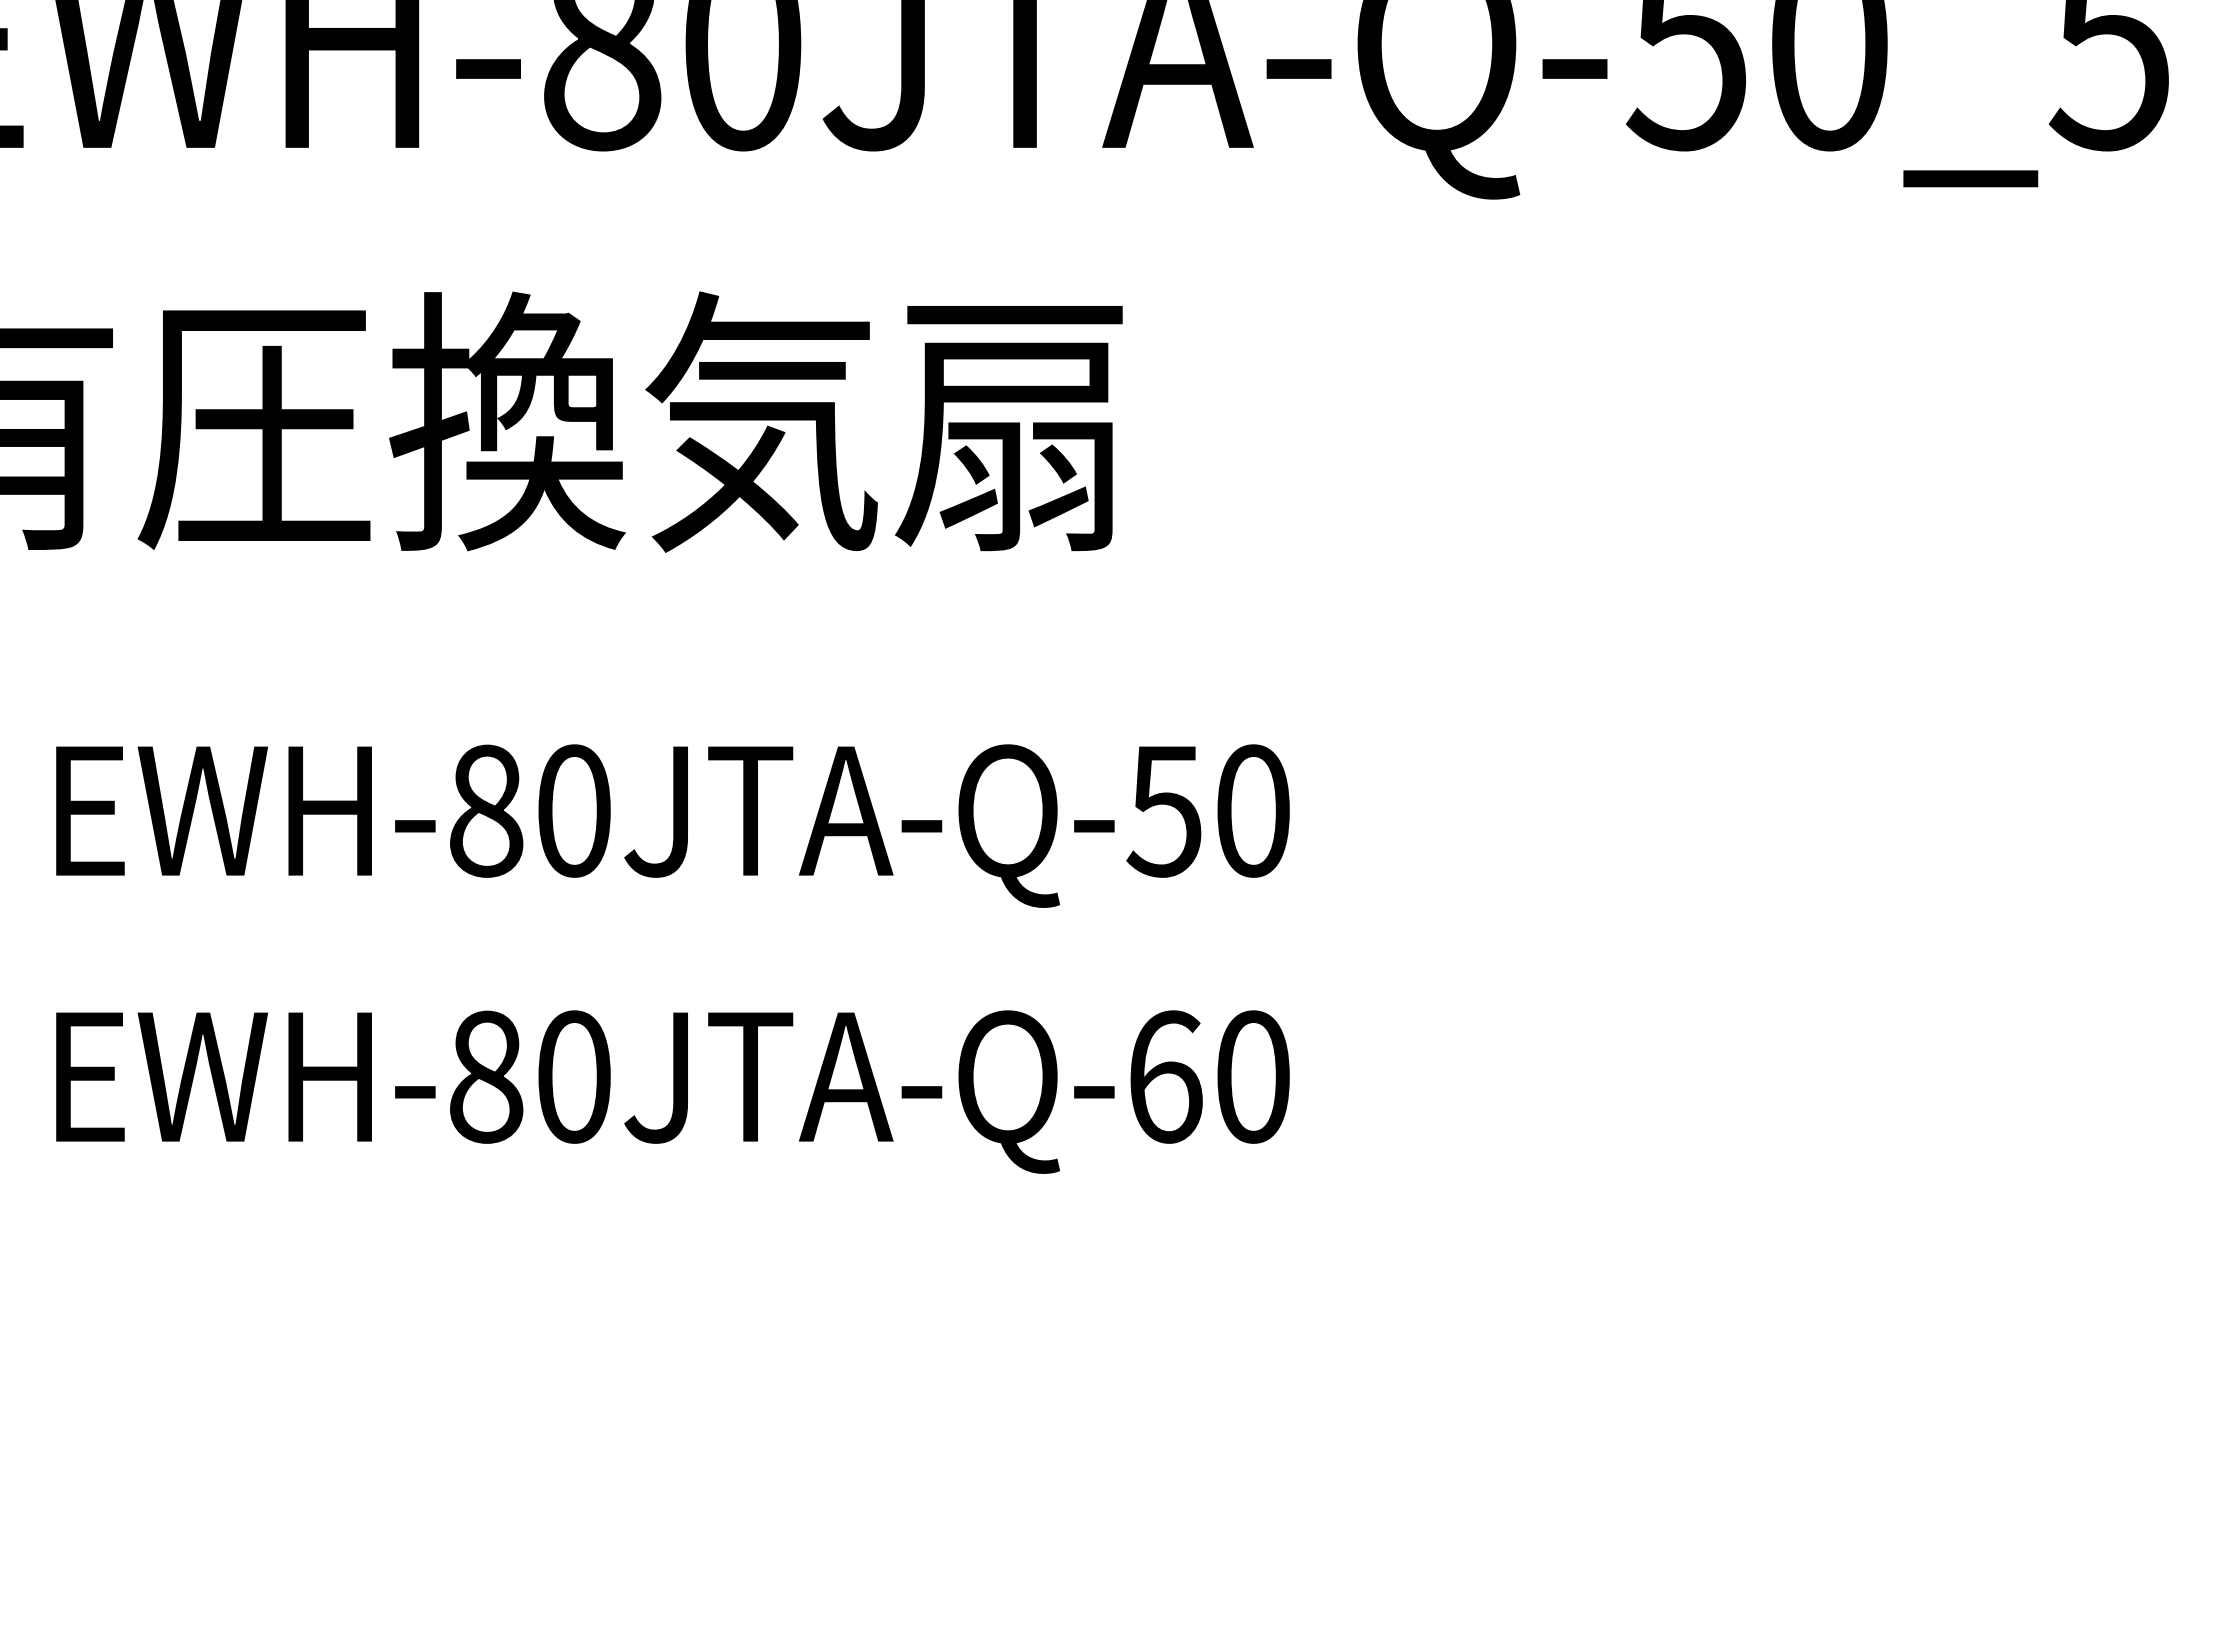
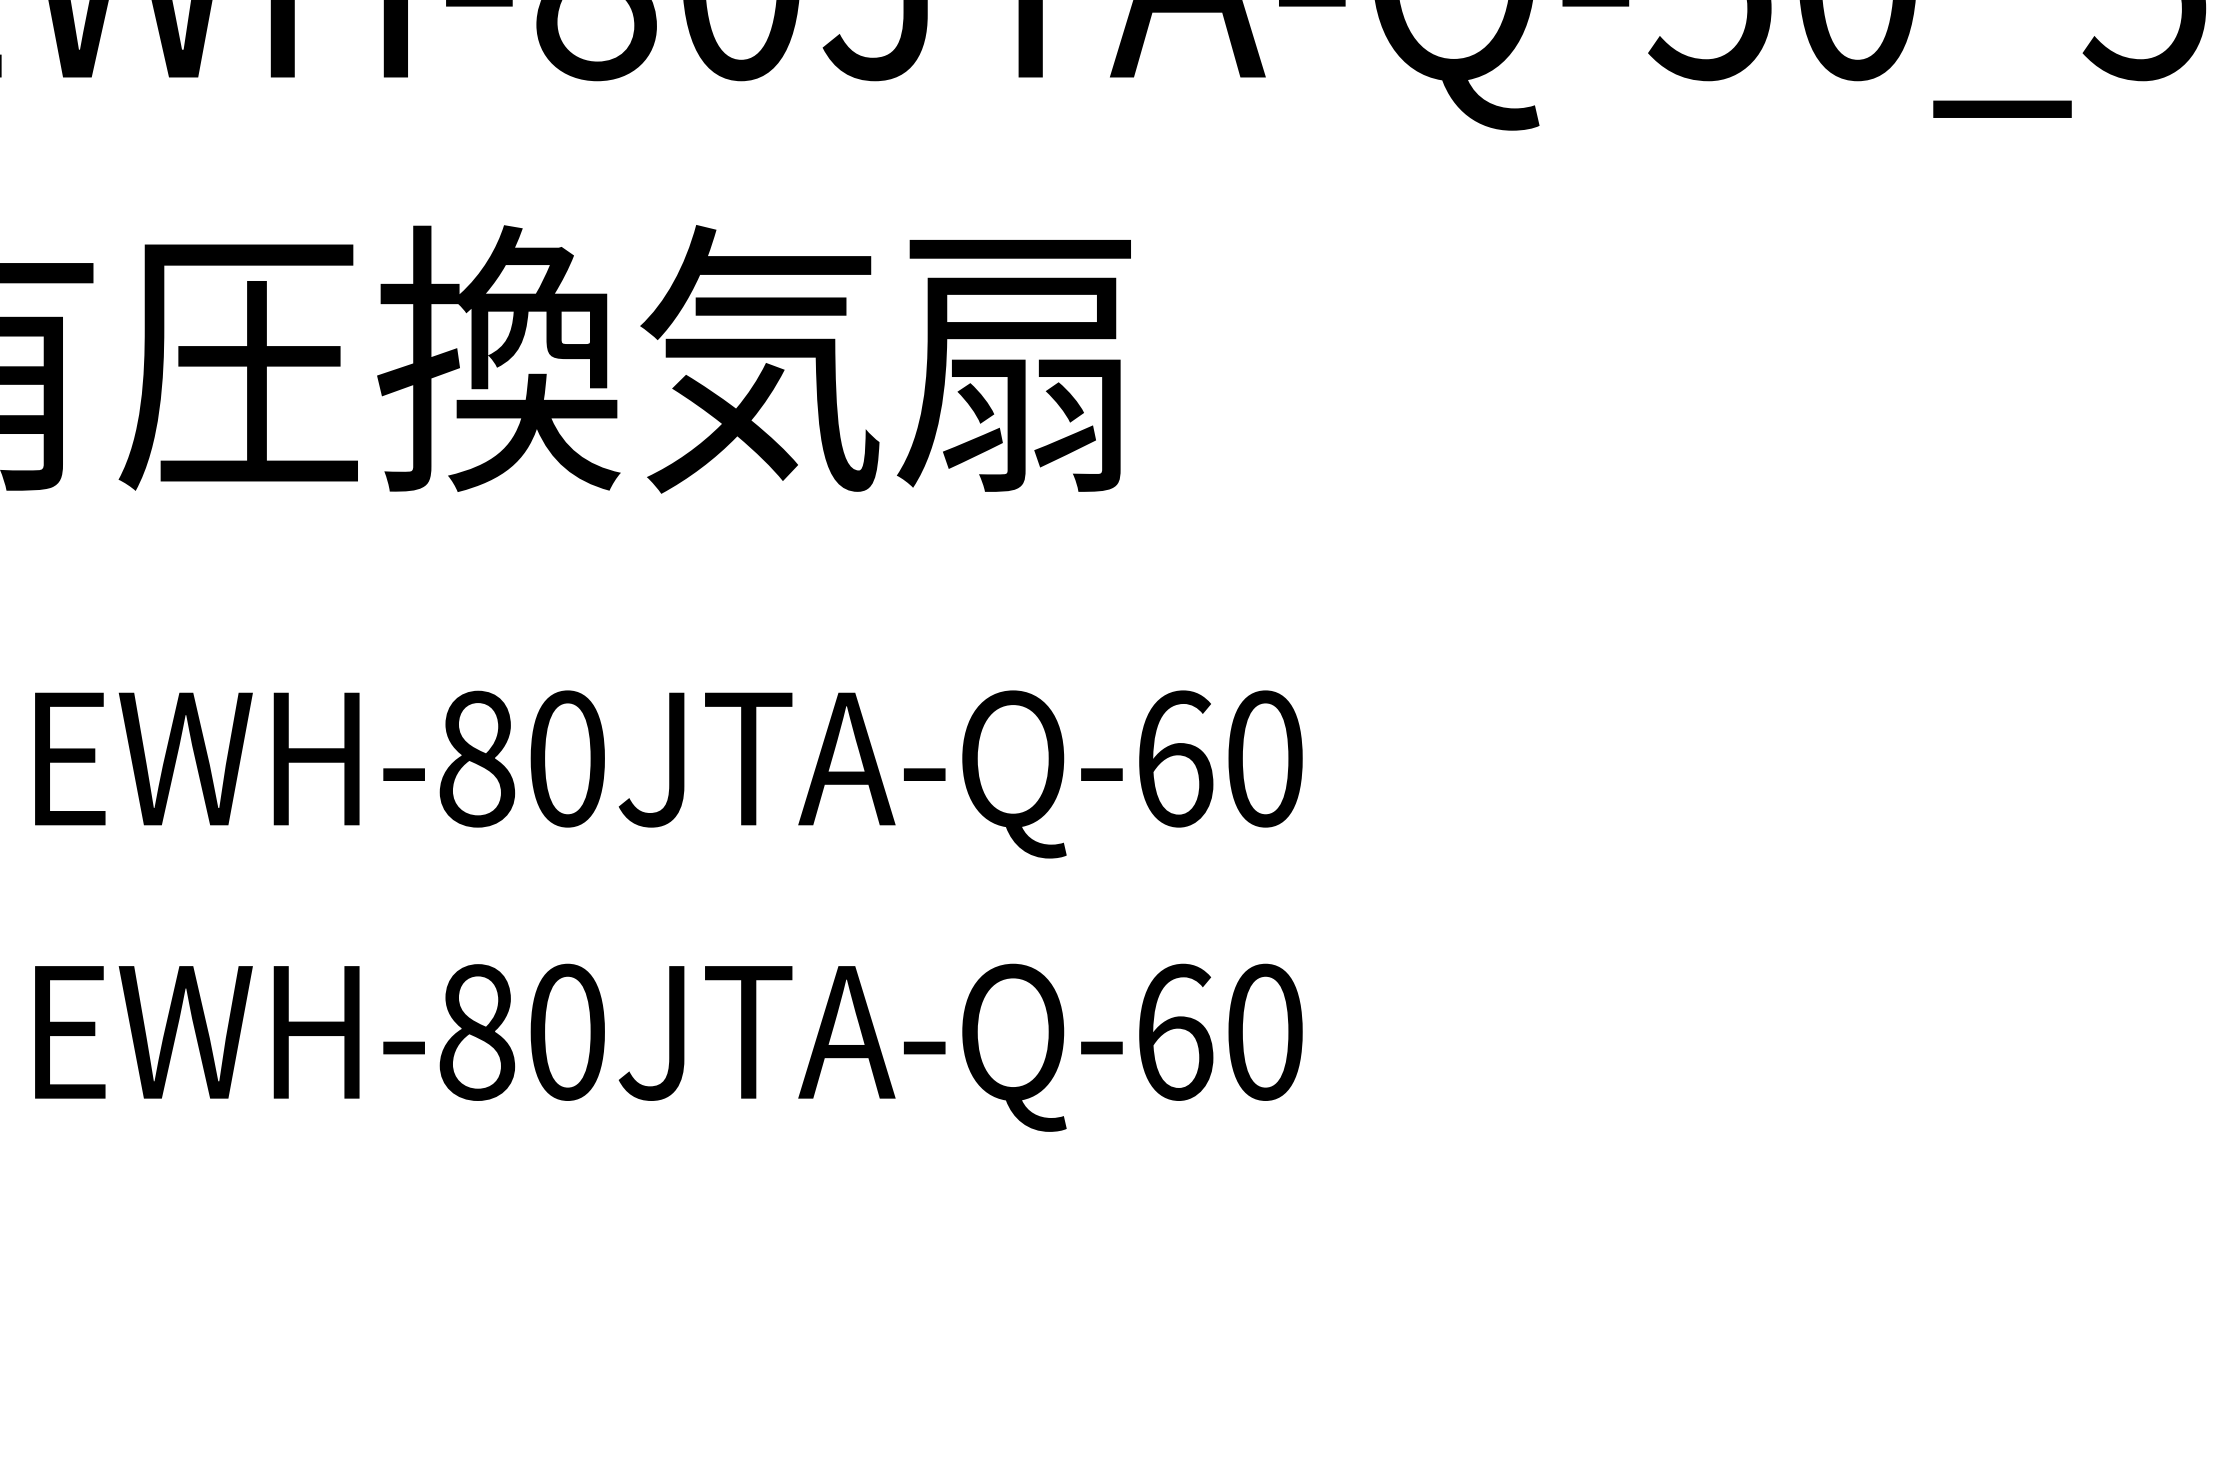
text: (1164, 810) -> (1173, 758), EWH-80JTA-Q-50 -> EWH-80JTA-Q-60

